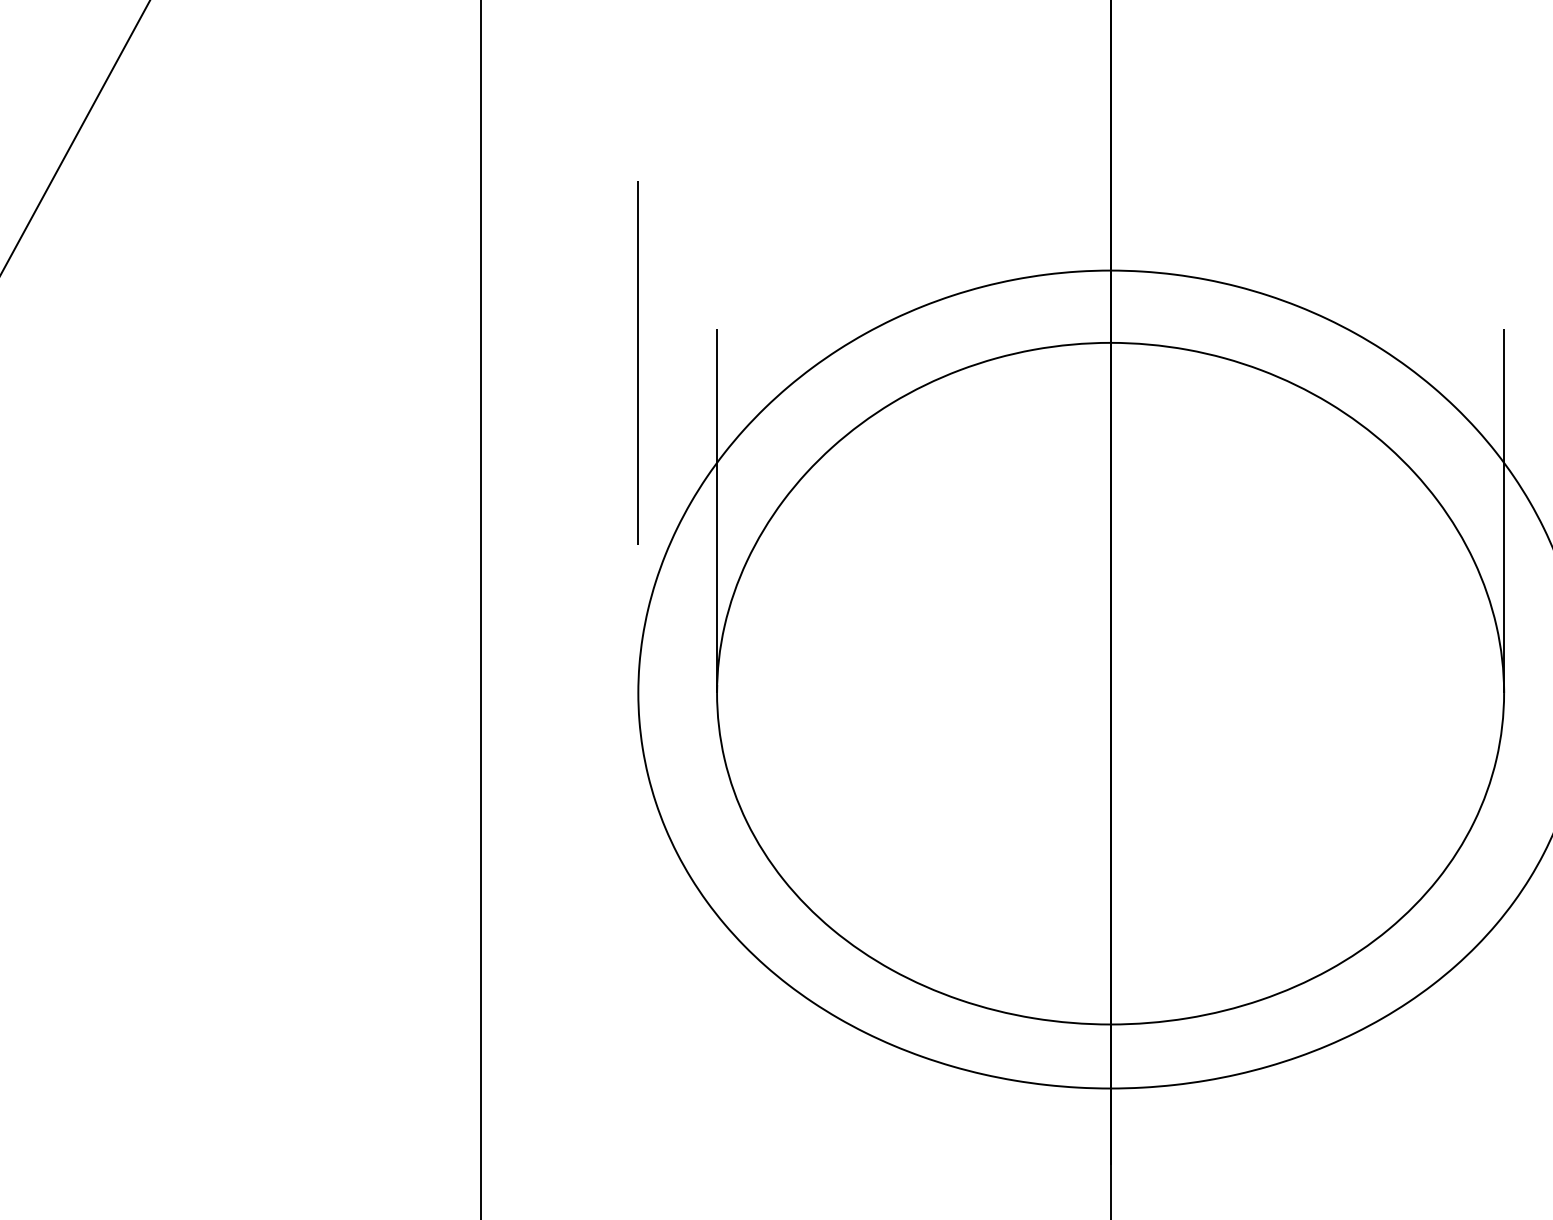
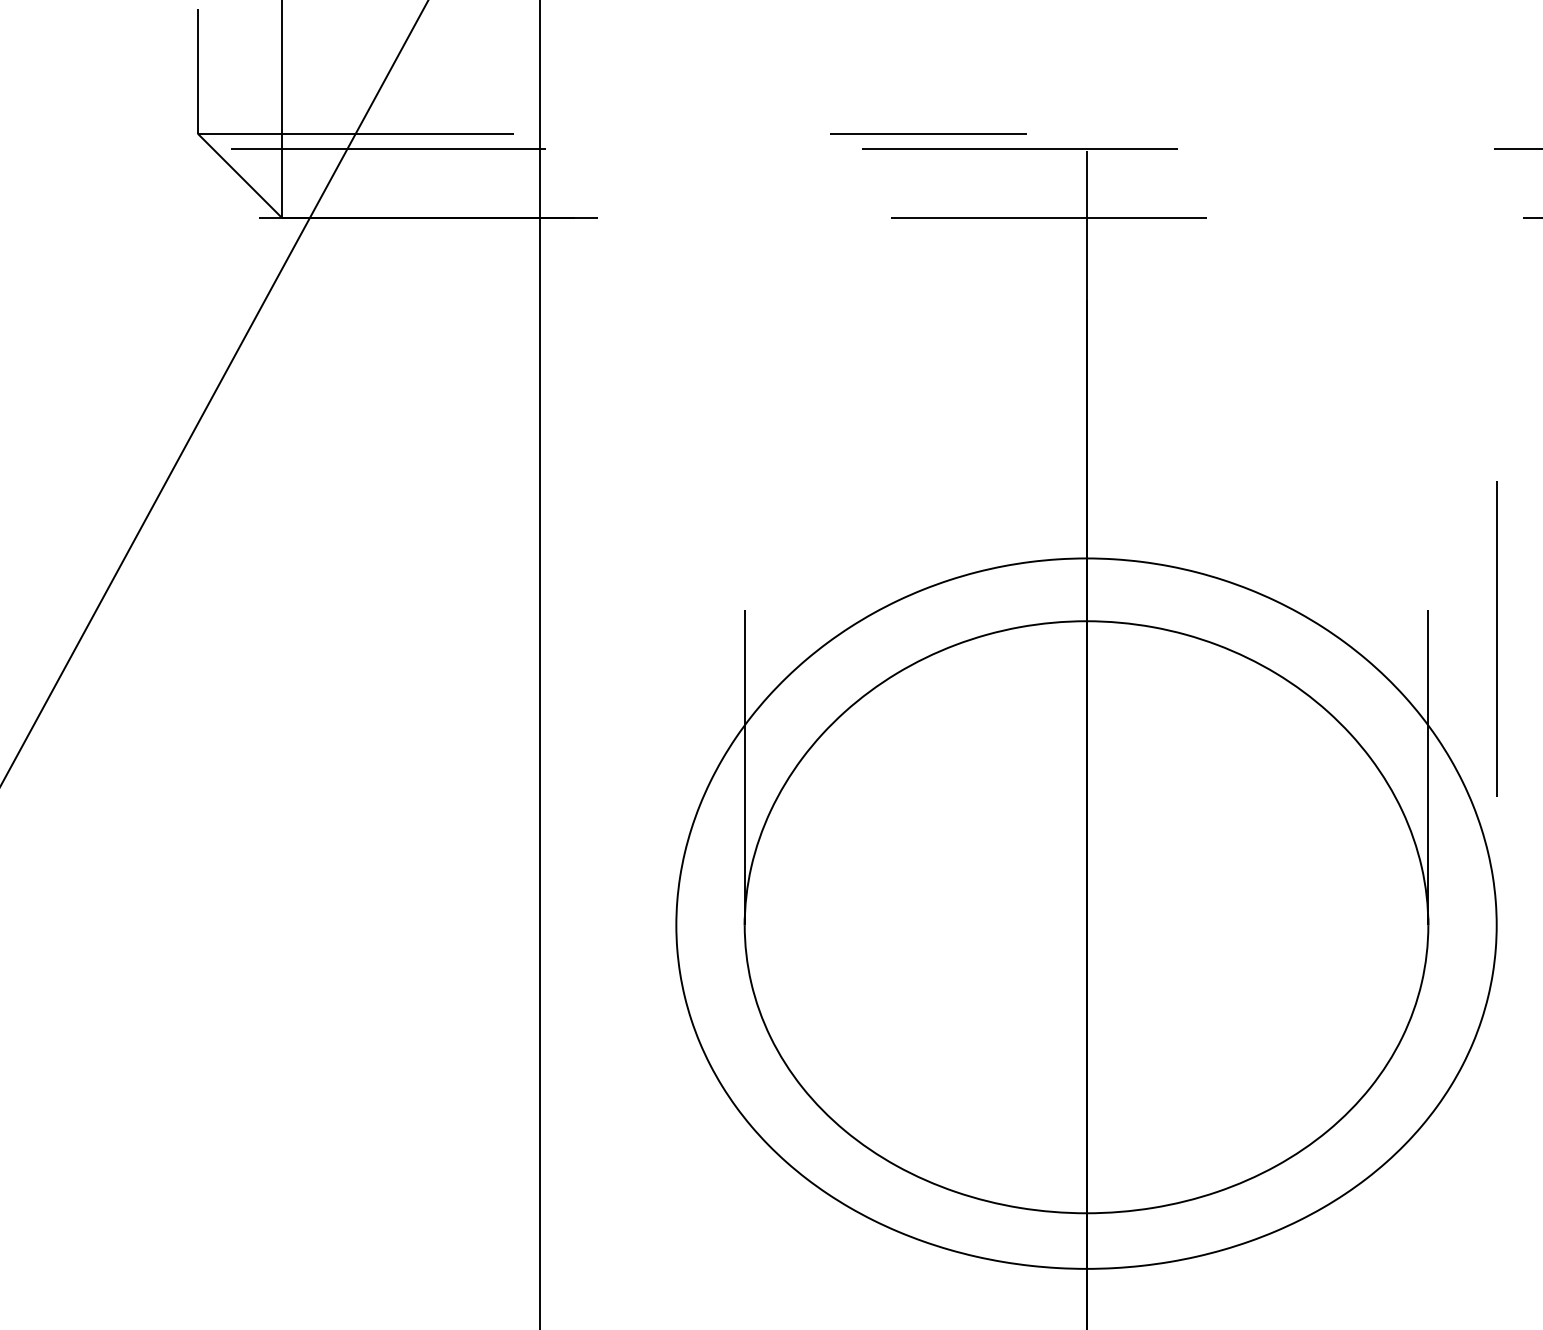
line: (637, 362) -> (675, 638), removed

